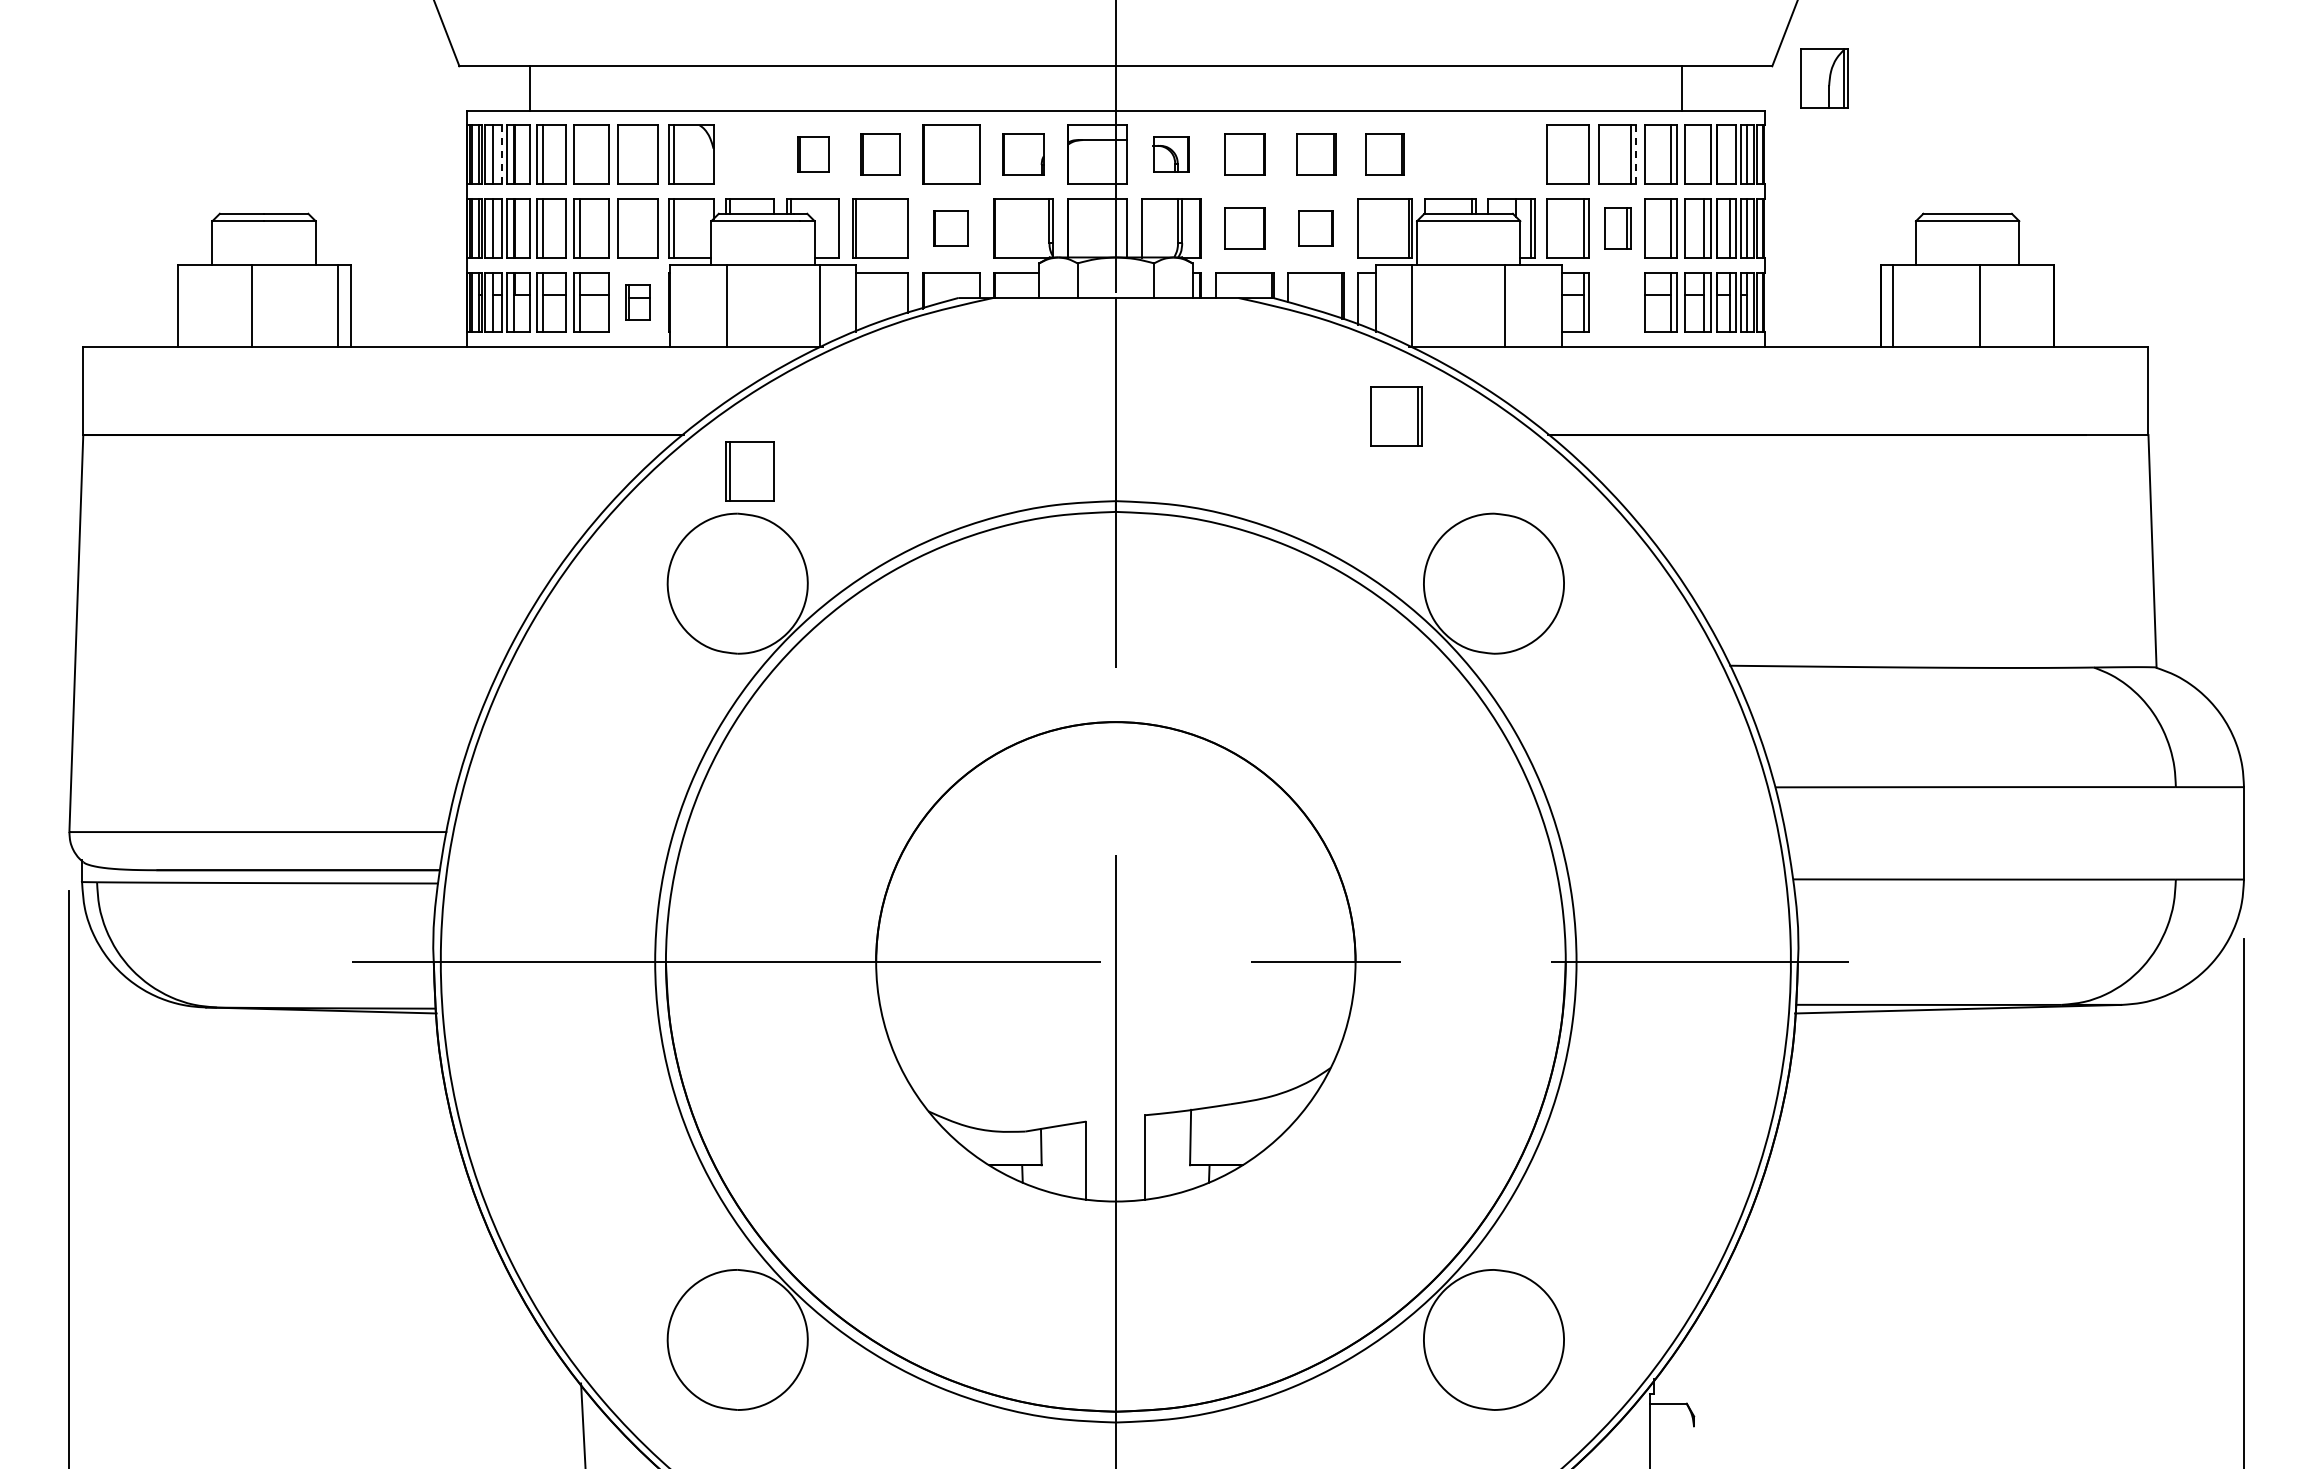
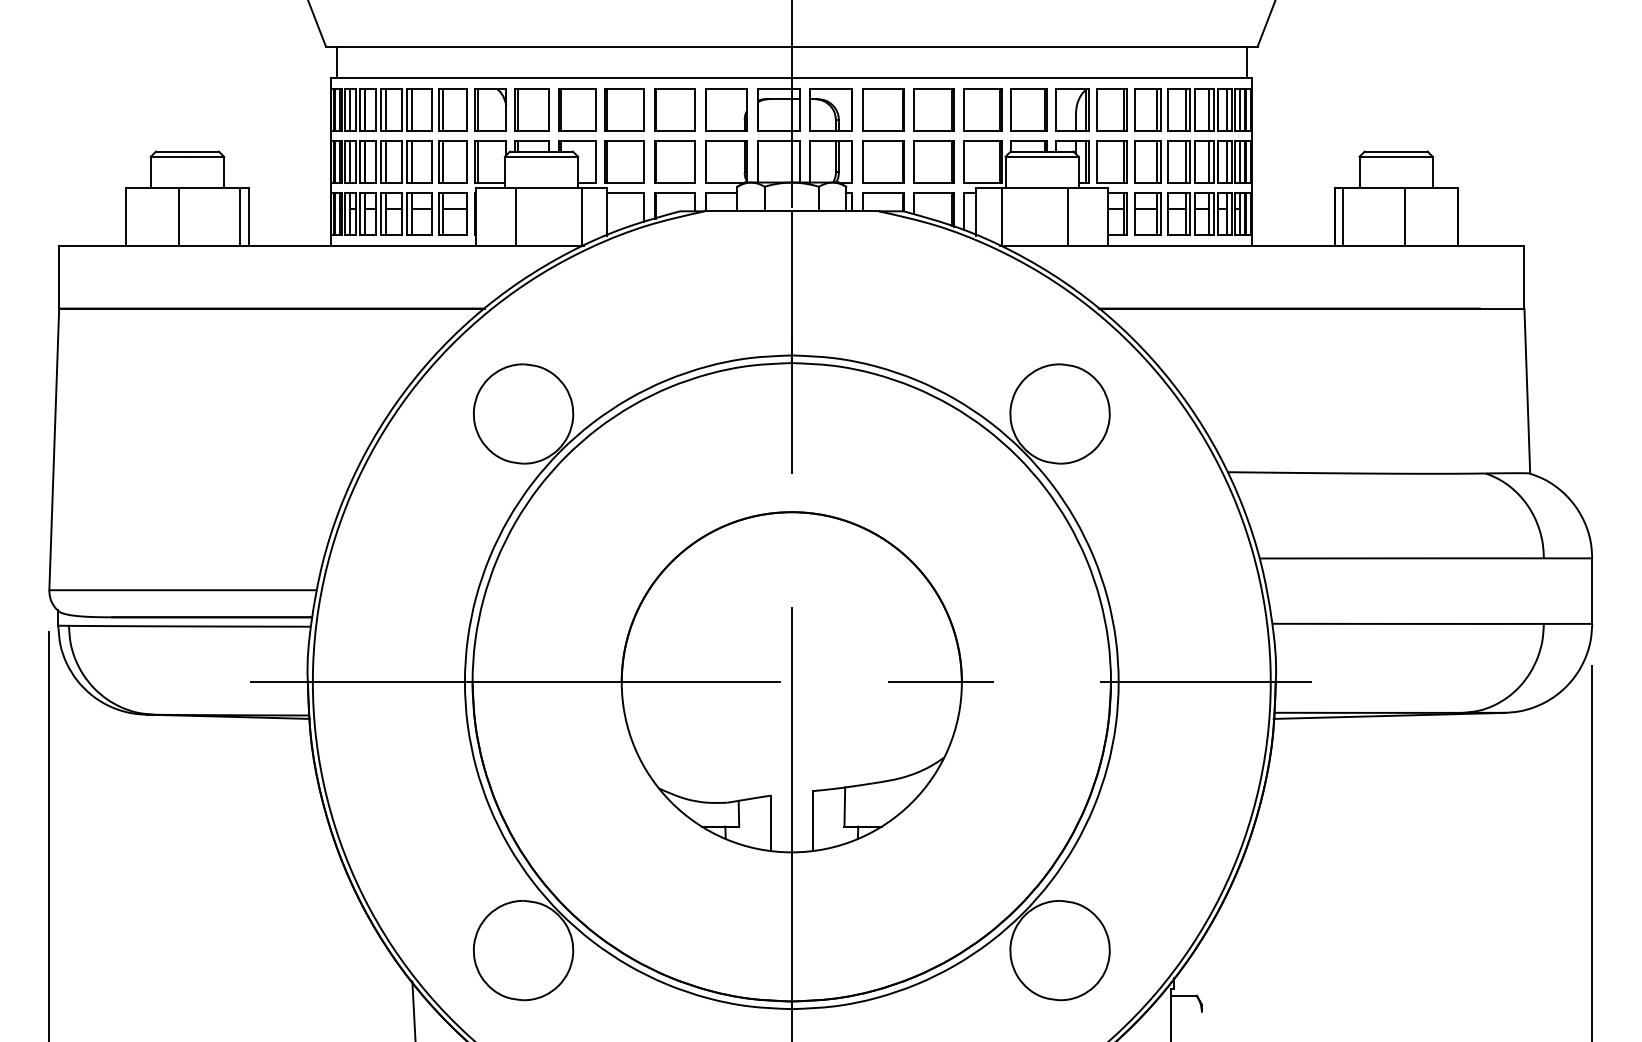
part: (1824, 78) -> (1072, 109), moved
line: (530, 88) -> (336, 62), moved
line: (1681, 88) -> (1247, 62), moved
line: (502, 154) -> (356, 109), dashed -> solid
line: (579, 154) -> (411, 109), added
line: (623, 154) -> (442, 109), added
part: (812, 154) -> (576, 109), size x1.67
part: (880, 154) -> (624, 109), size x1.43
part: (1023, 154) -> (726, 109), size x1.43
part: (1170, 154) -> (830, 109), size x1.67
part: (1244, 154) -> (883, 109), size x1.43
part: (1315, 154) -> (933, 109), size x1.43
part: (1384, 154) -> (982, 109), size x1.43
line: (1583, 154) -> (1123, 109), added
line: (1636, 154) -> (1161, 109), dashed -> solid
line: (1704, 154) -> (1209, 109), added
line: (1729, 154) -> (1227, 109), added
line: (623, 228) -> (442, 161), added
part: (951, 228) -> (675, 161), size x1.67
part: (1244, 228) -> (883, 161), size x1.43
part: (1315, 228) -> (933, 161), size x1.67
part: (1617, 228) -> (1147, 161), size x1.43
part: (637, 302) -> (452, 214), size x1.67
part: (1617, 302) -> (1147, 214), added
part: (1396, 416) -> (1029, 109), moved
part: (749, 471) -> (531, 109), moved

